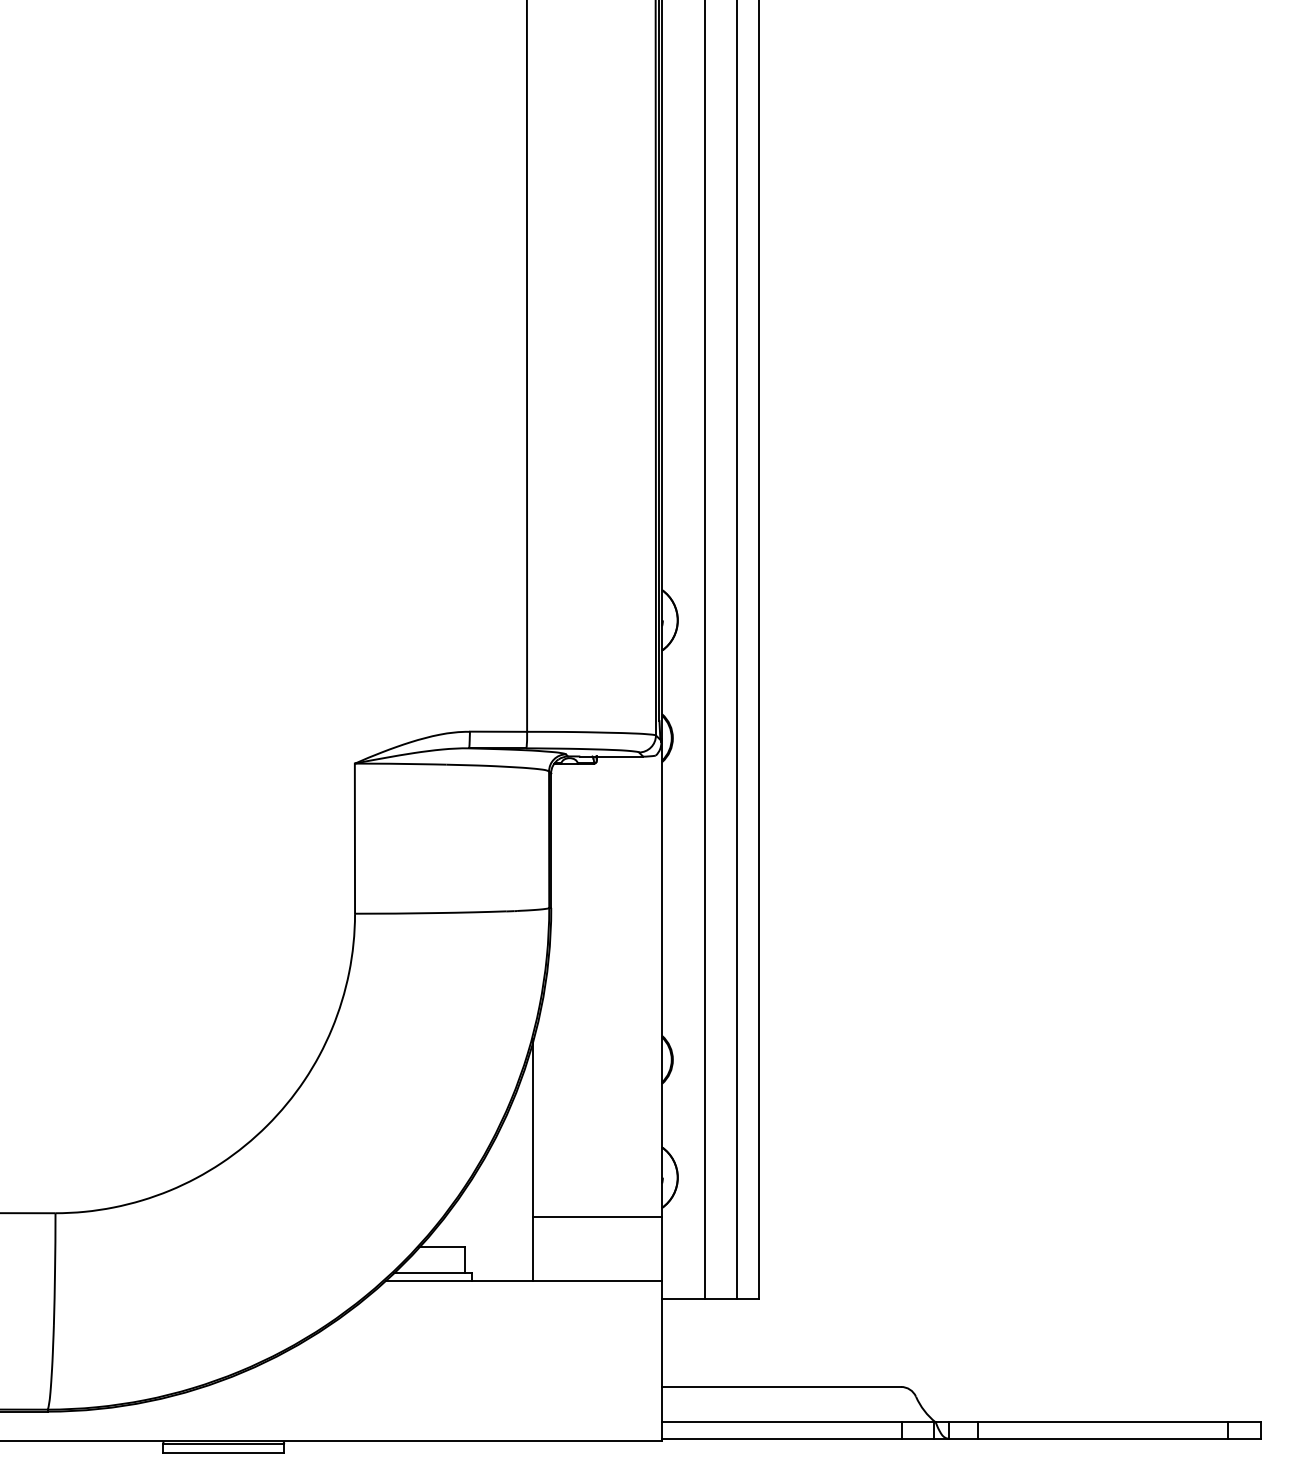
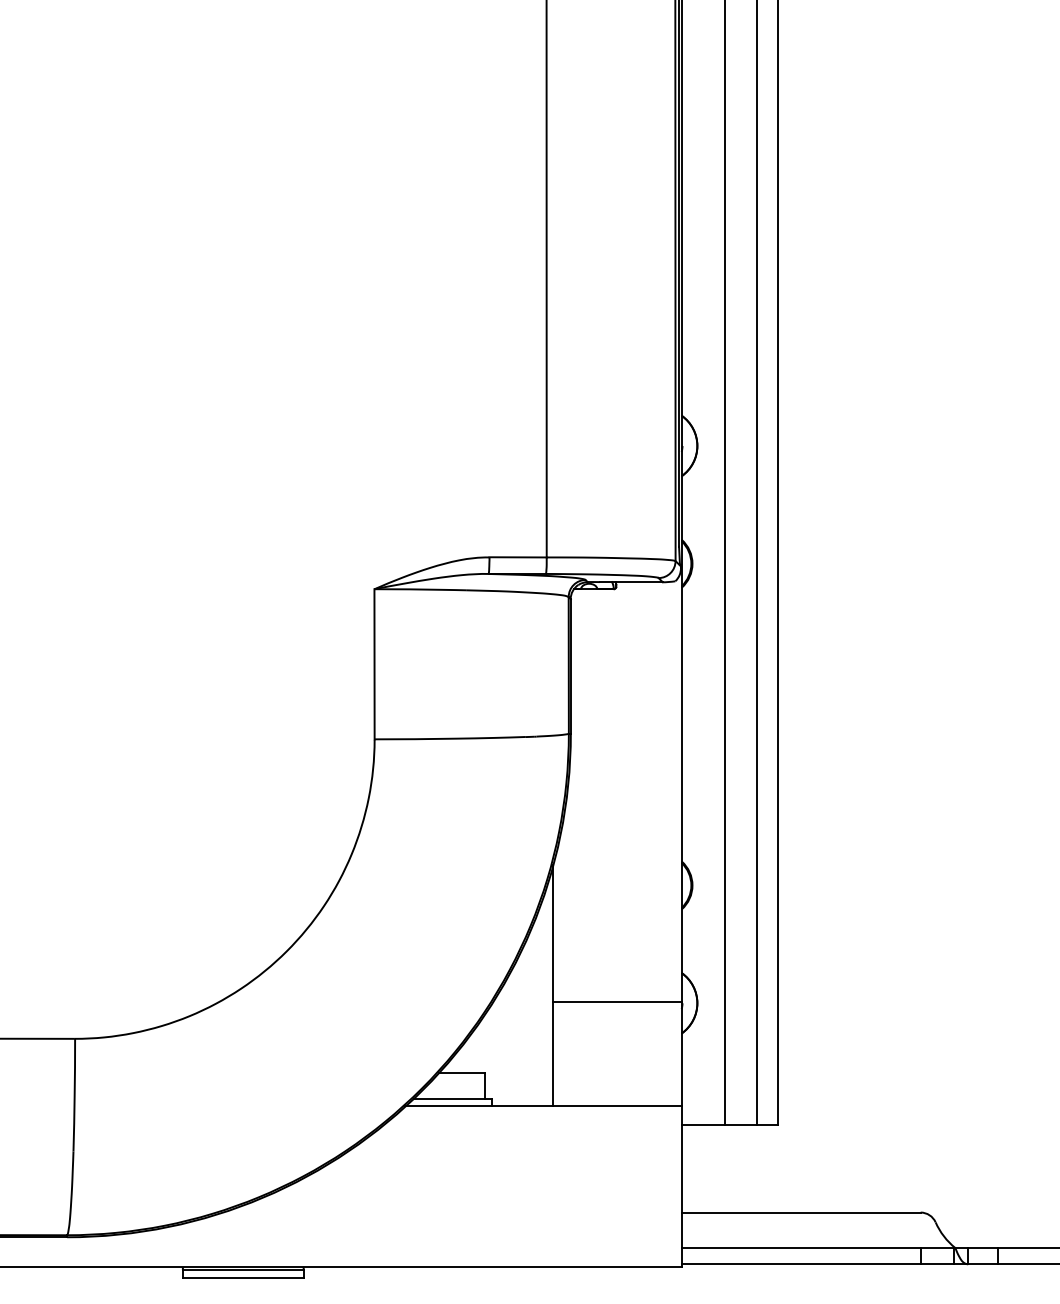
line: (597, 1216) -> (617, 1002), moved

